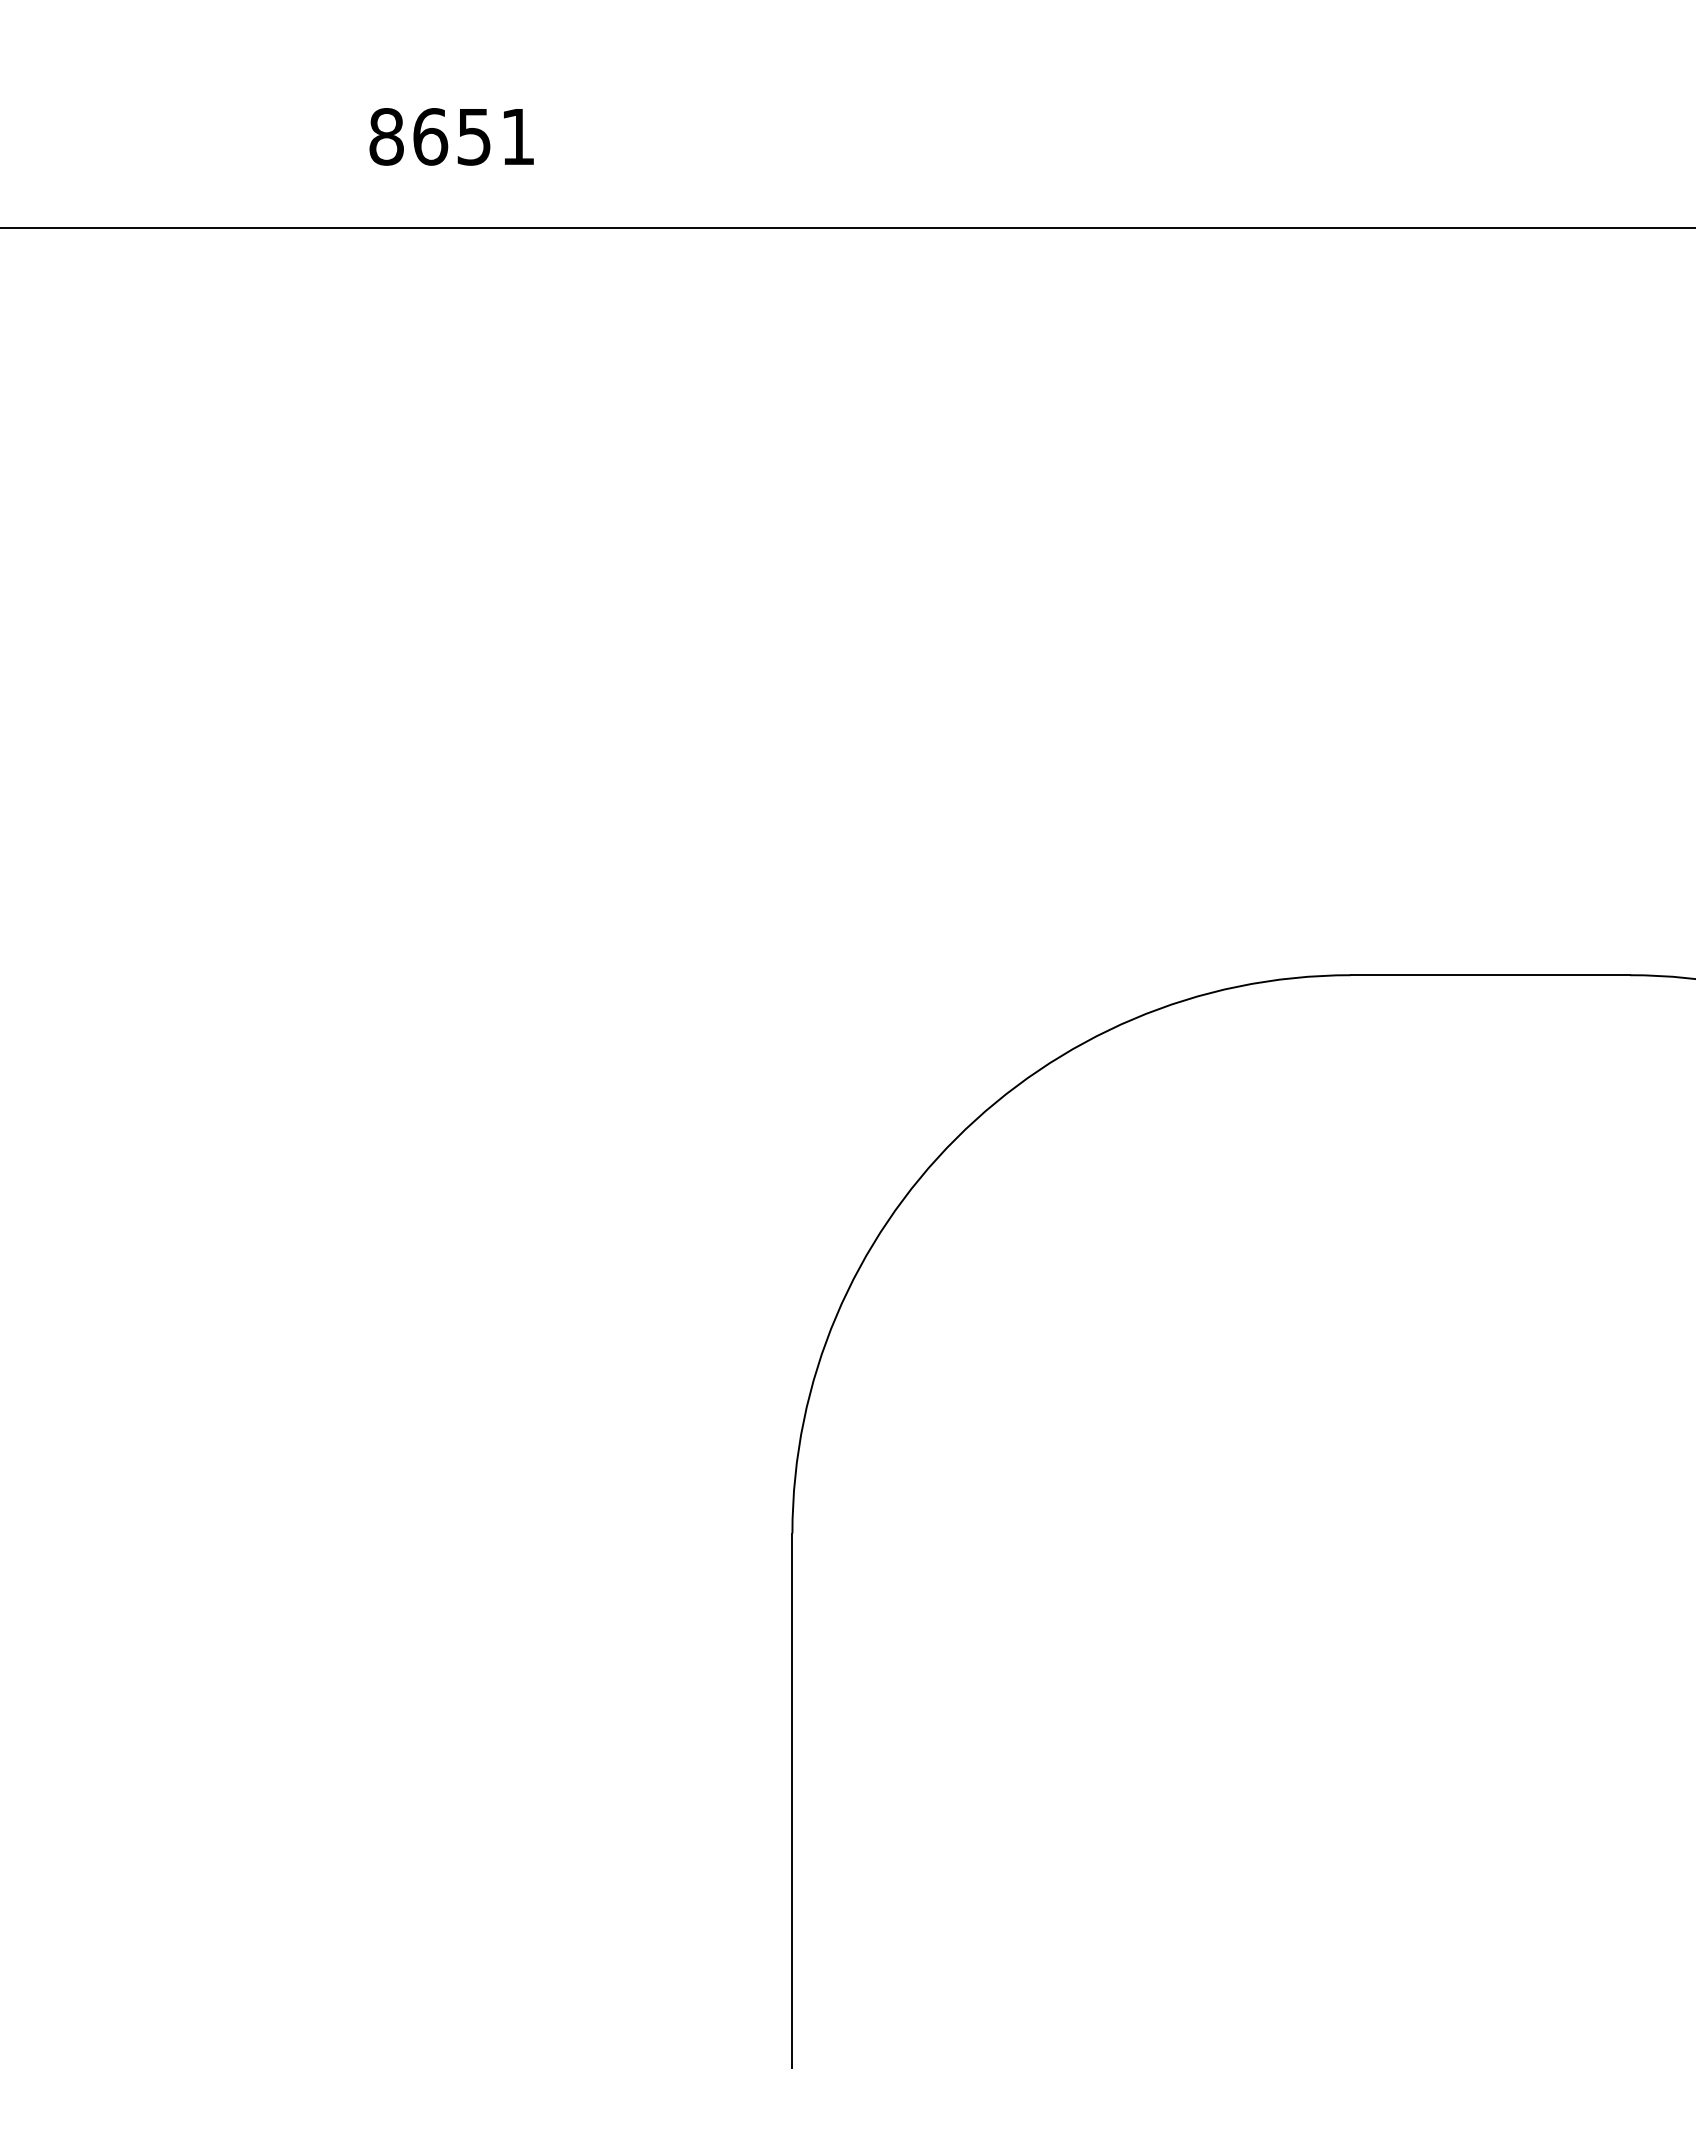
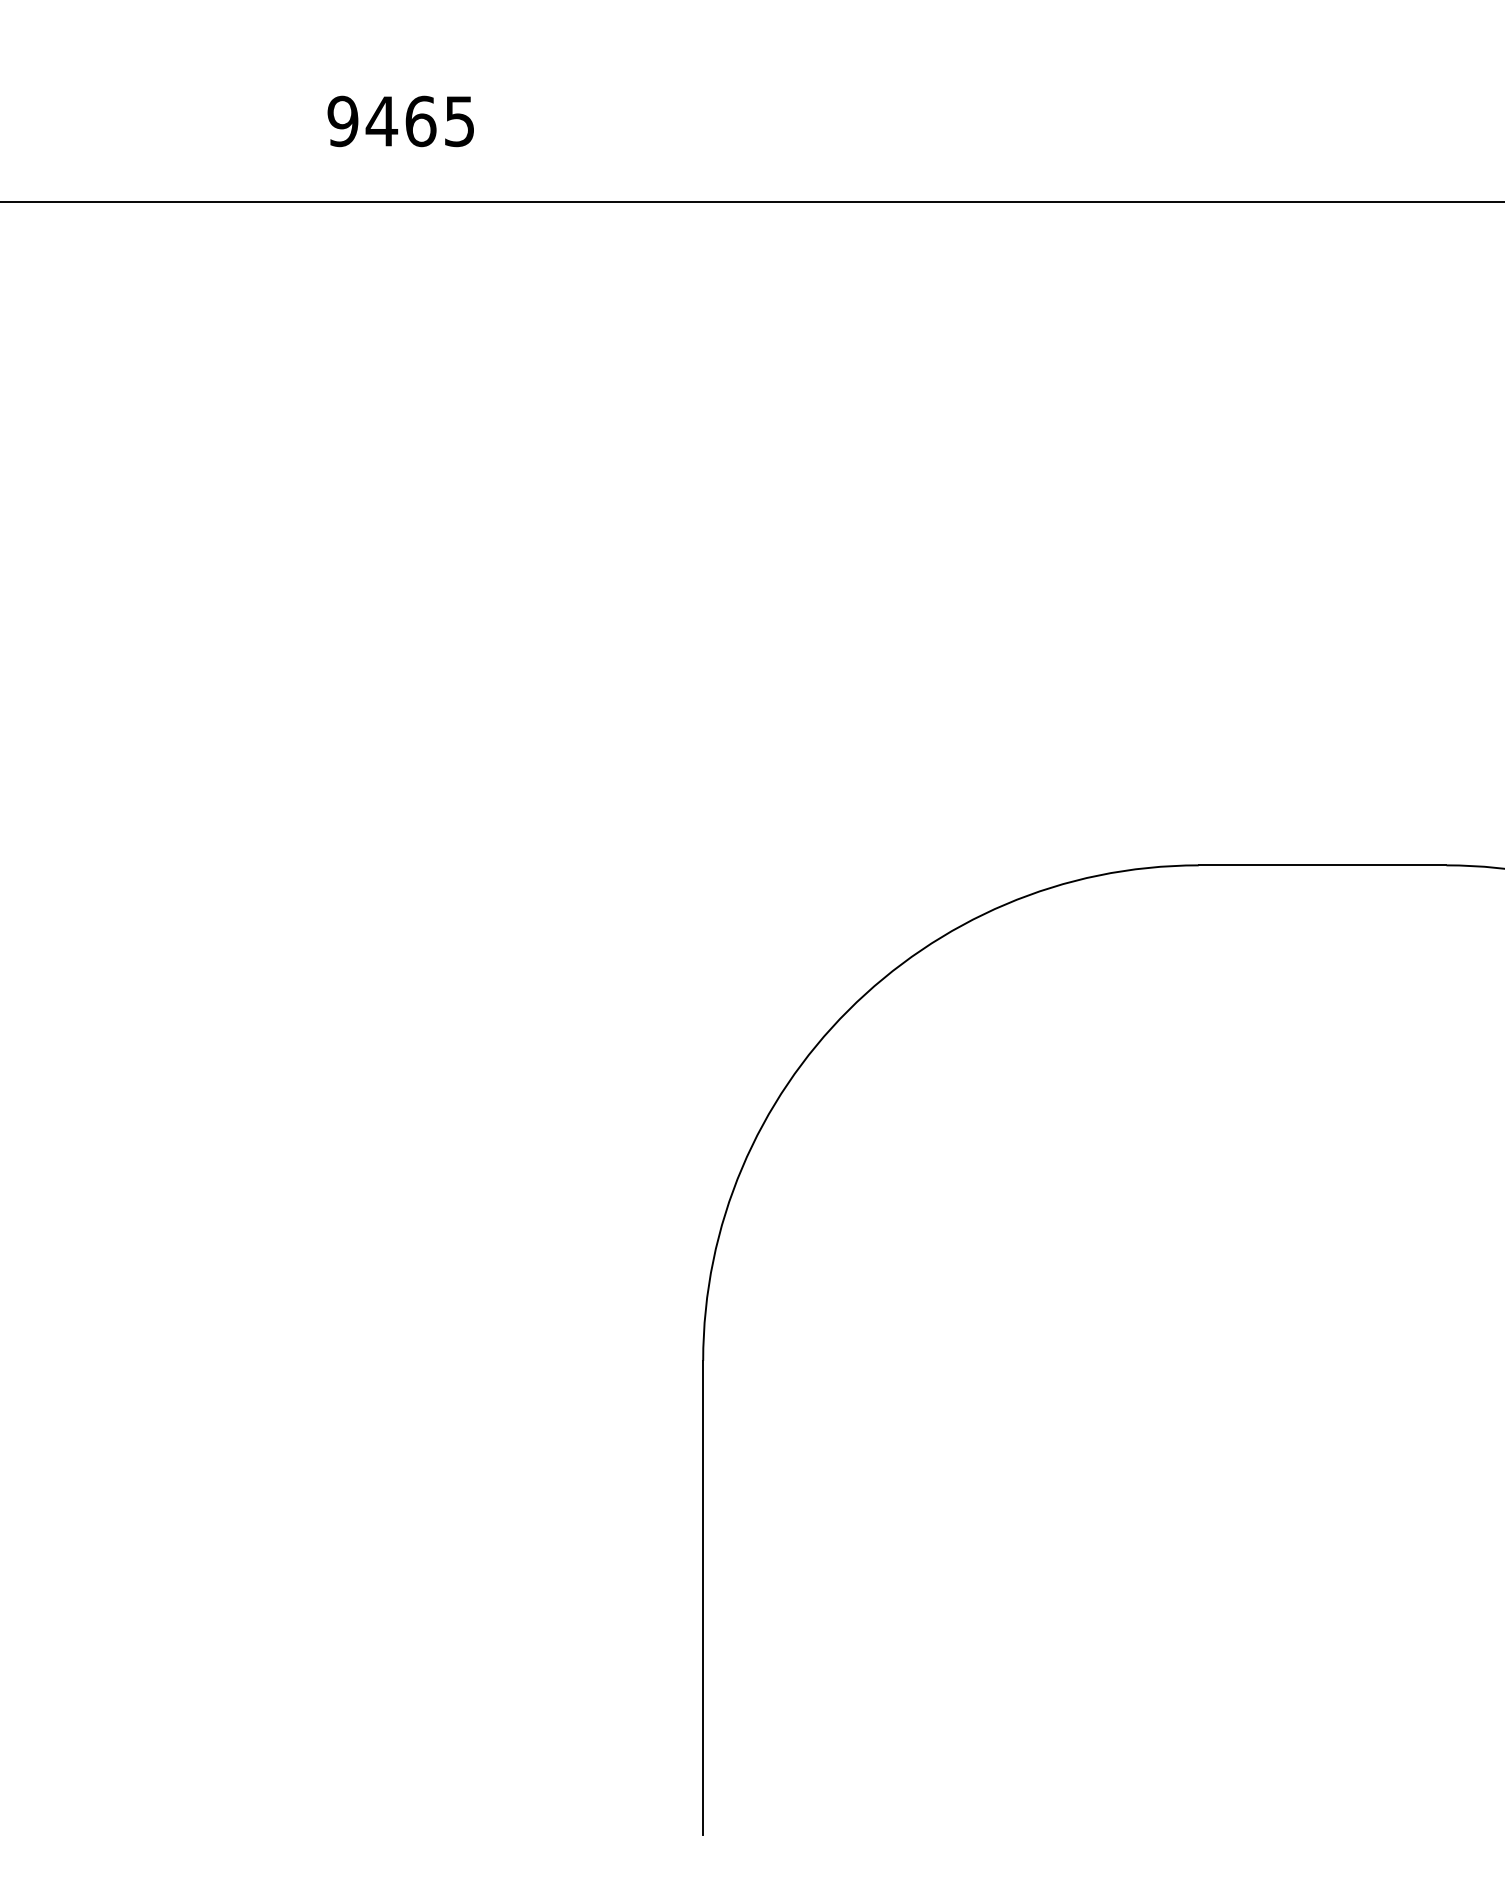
text: (451, 136) -> (400, 121), 8651 -> 9465

